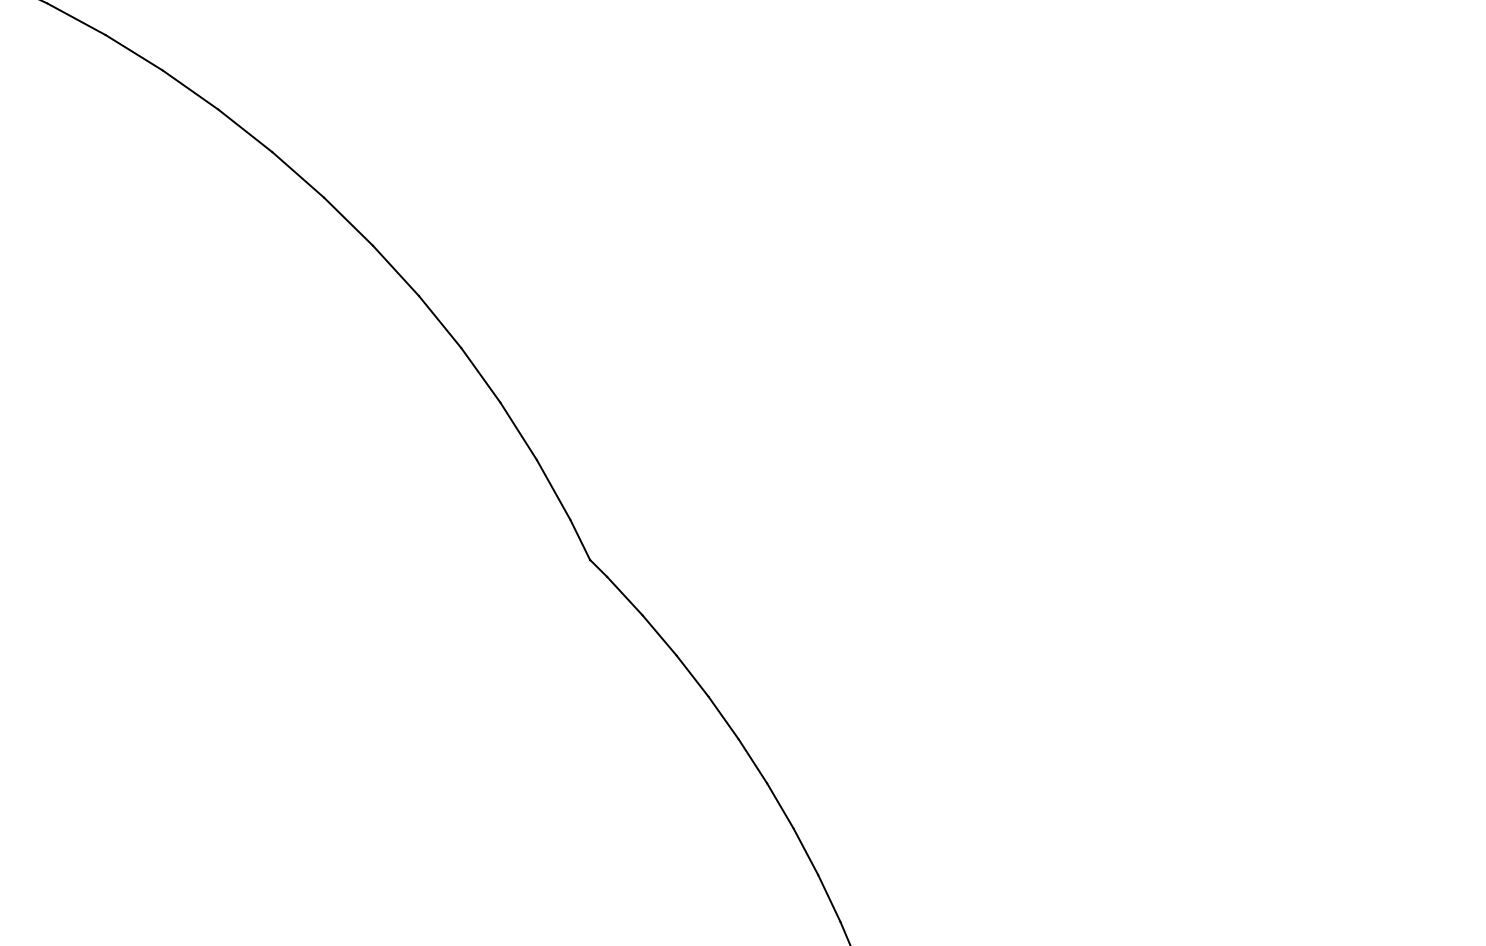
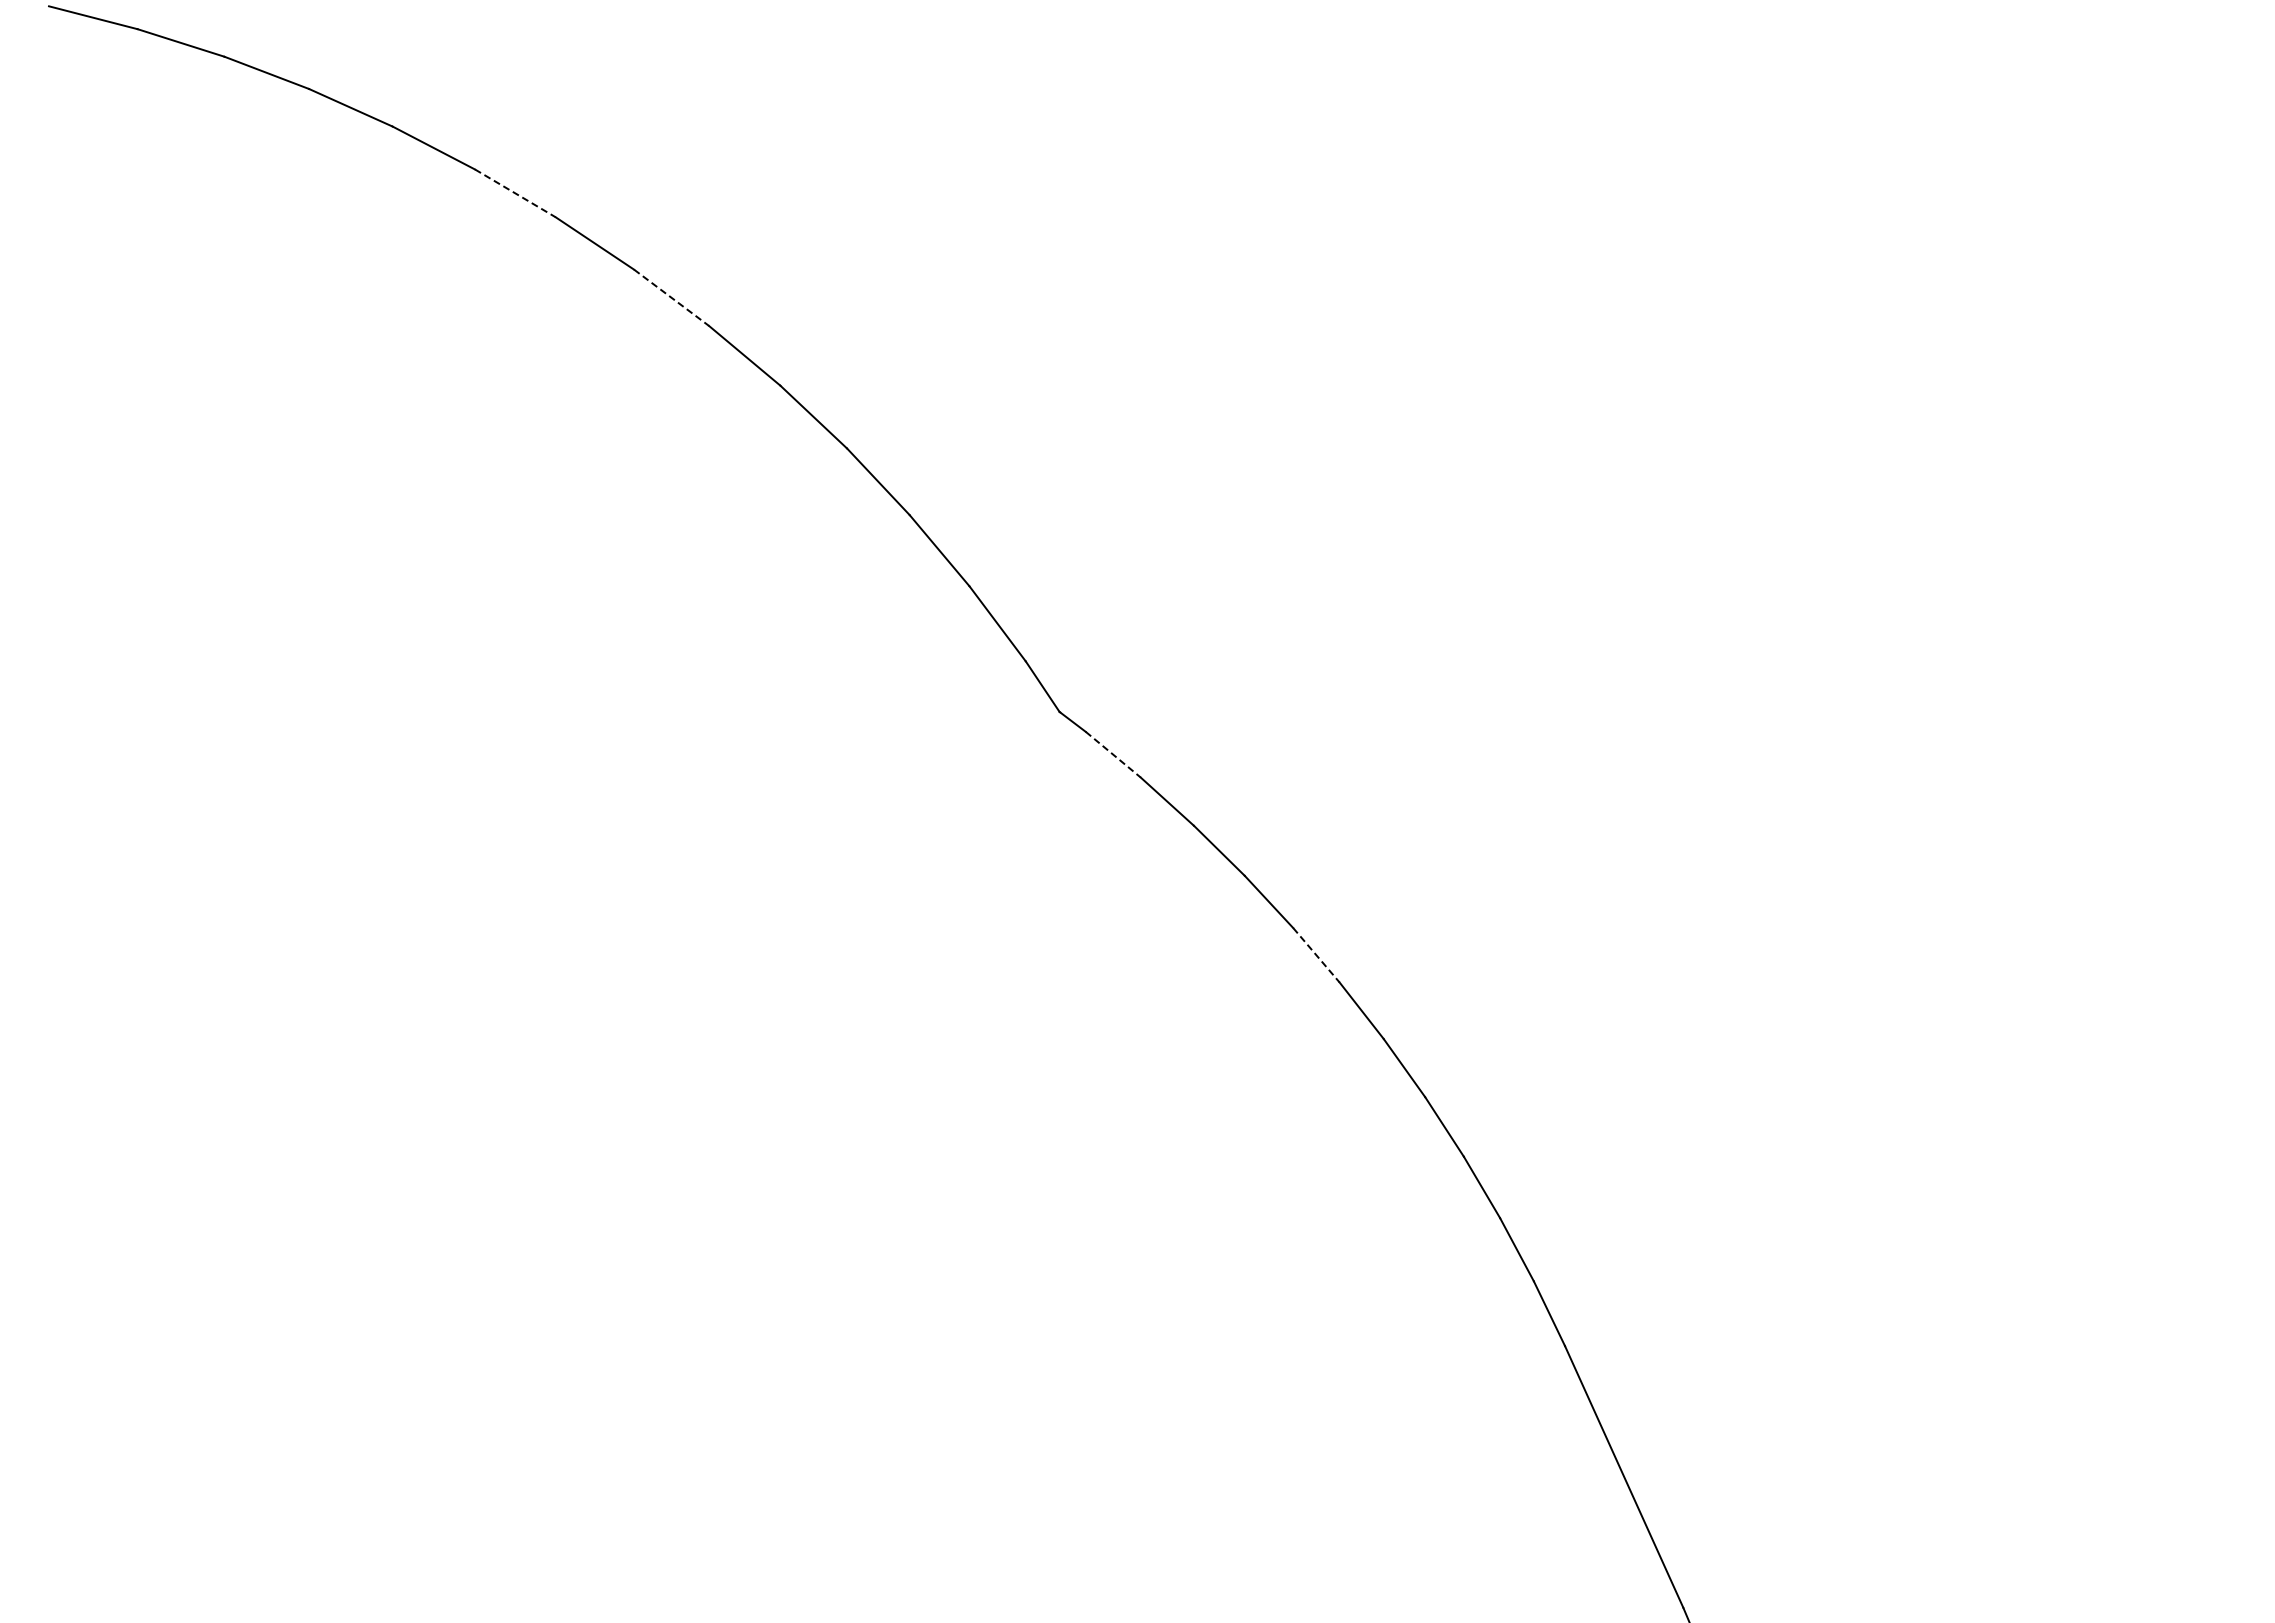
line: (245, 130) -> (515, 193), solid -> dashed
line: (348, 221) -> (671, 297), solid -> dashed
line: (625, 596) -> (1113, 754), solid -> dashed
line: (752, 761) -> (1316, 955), solid -> dashed

